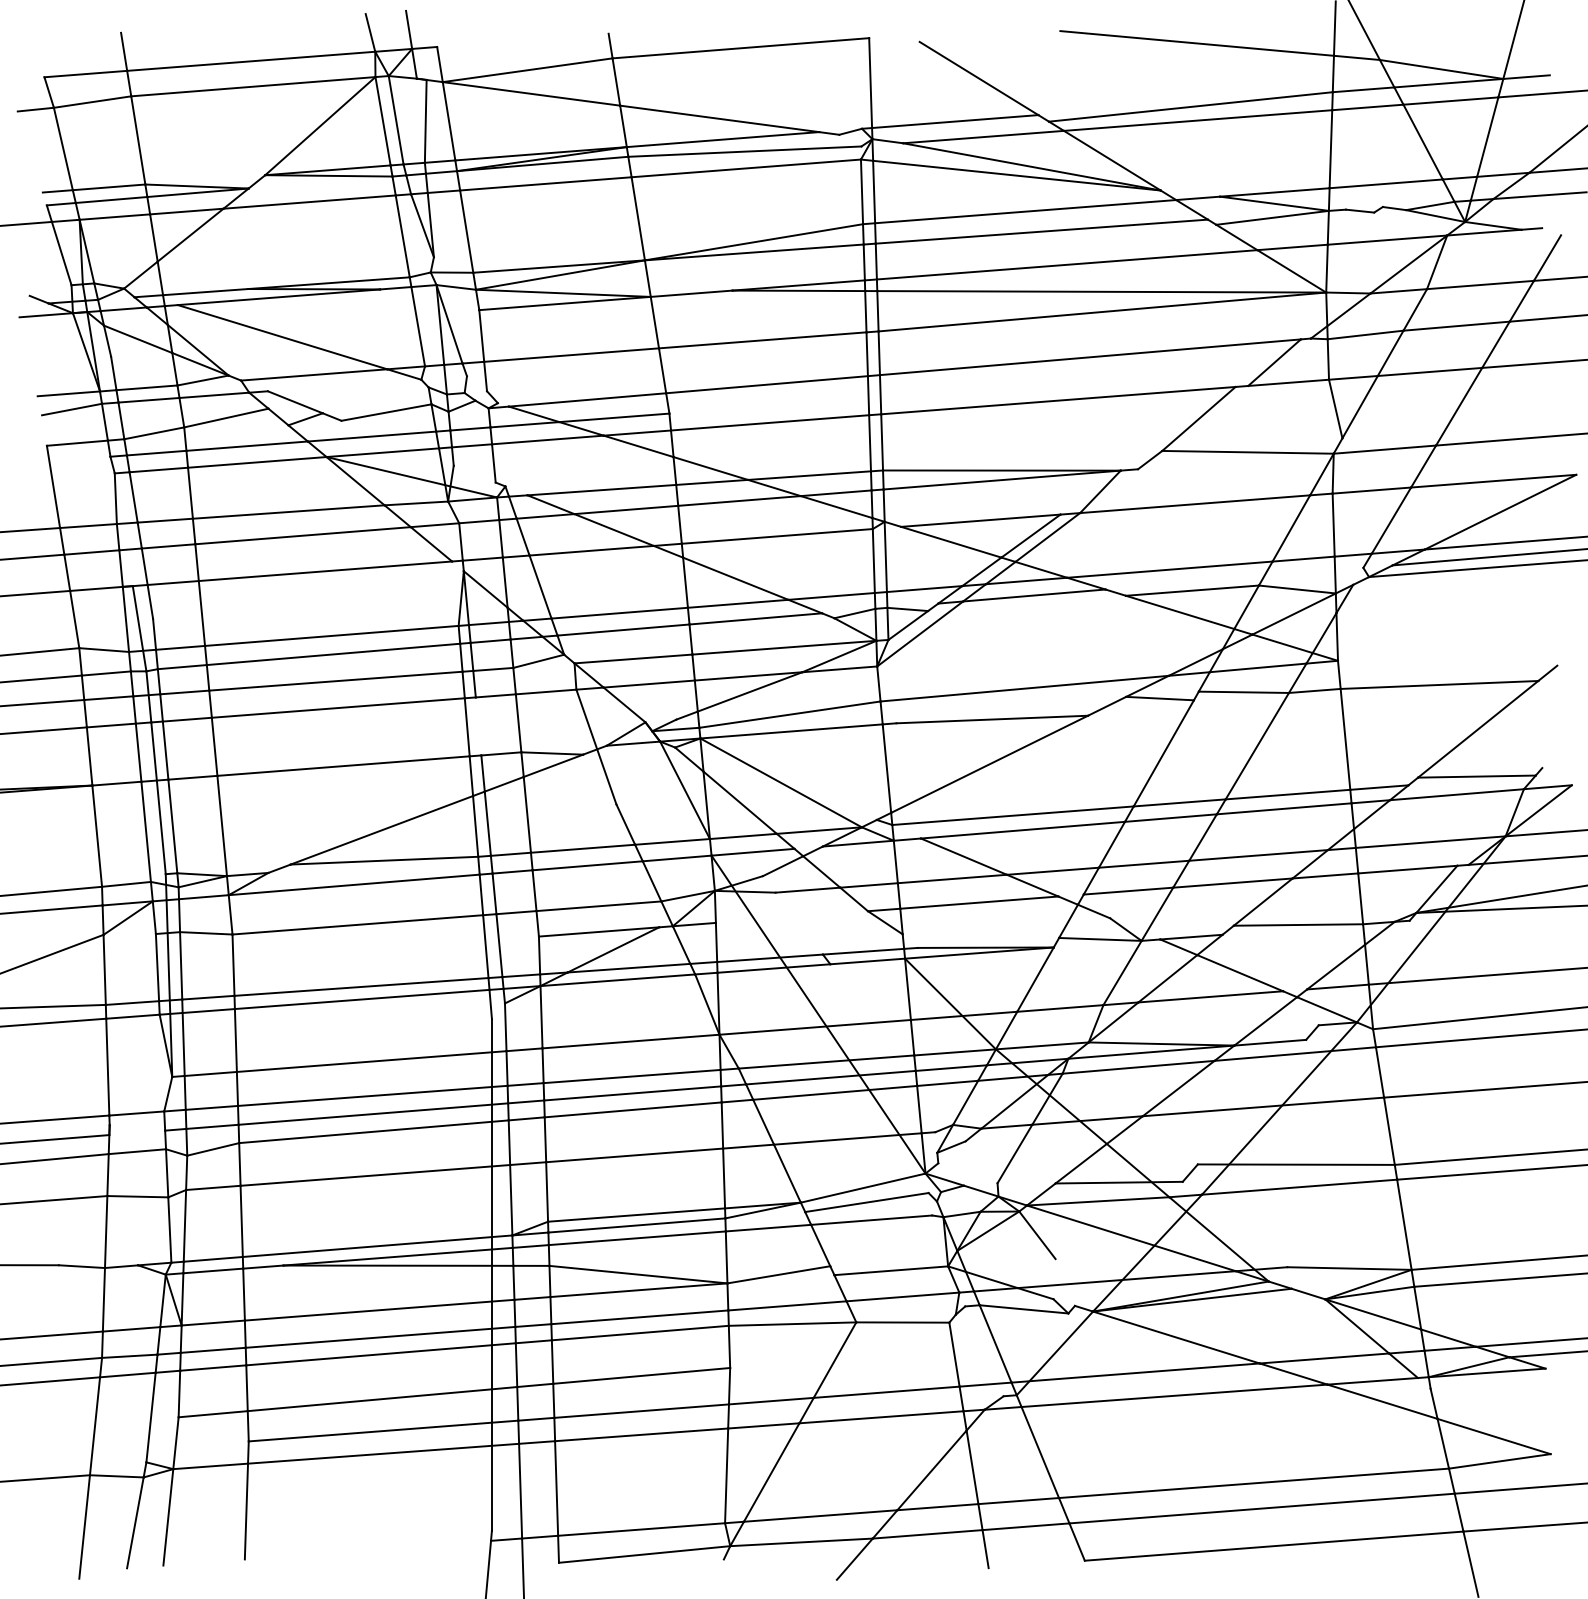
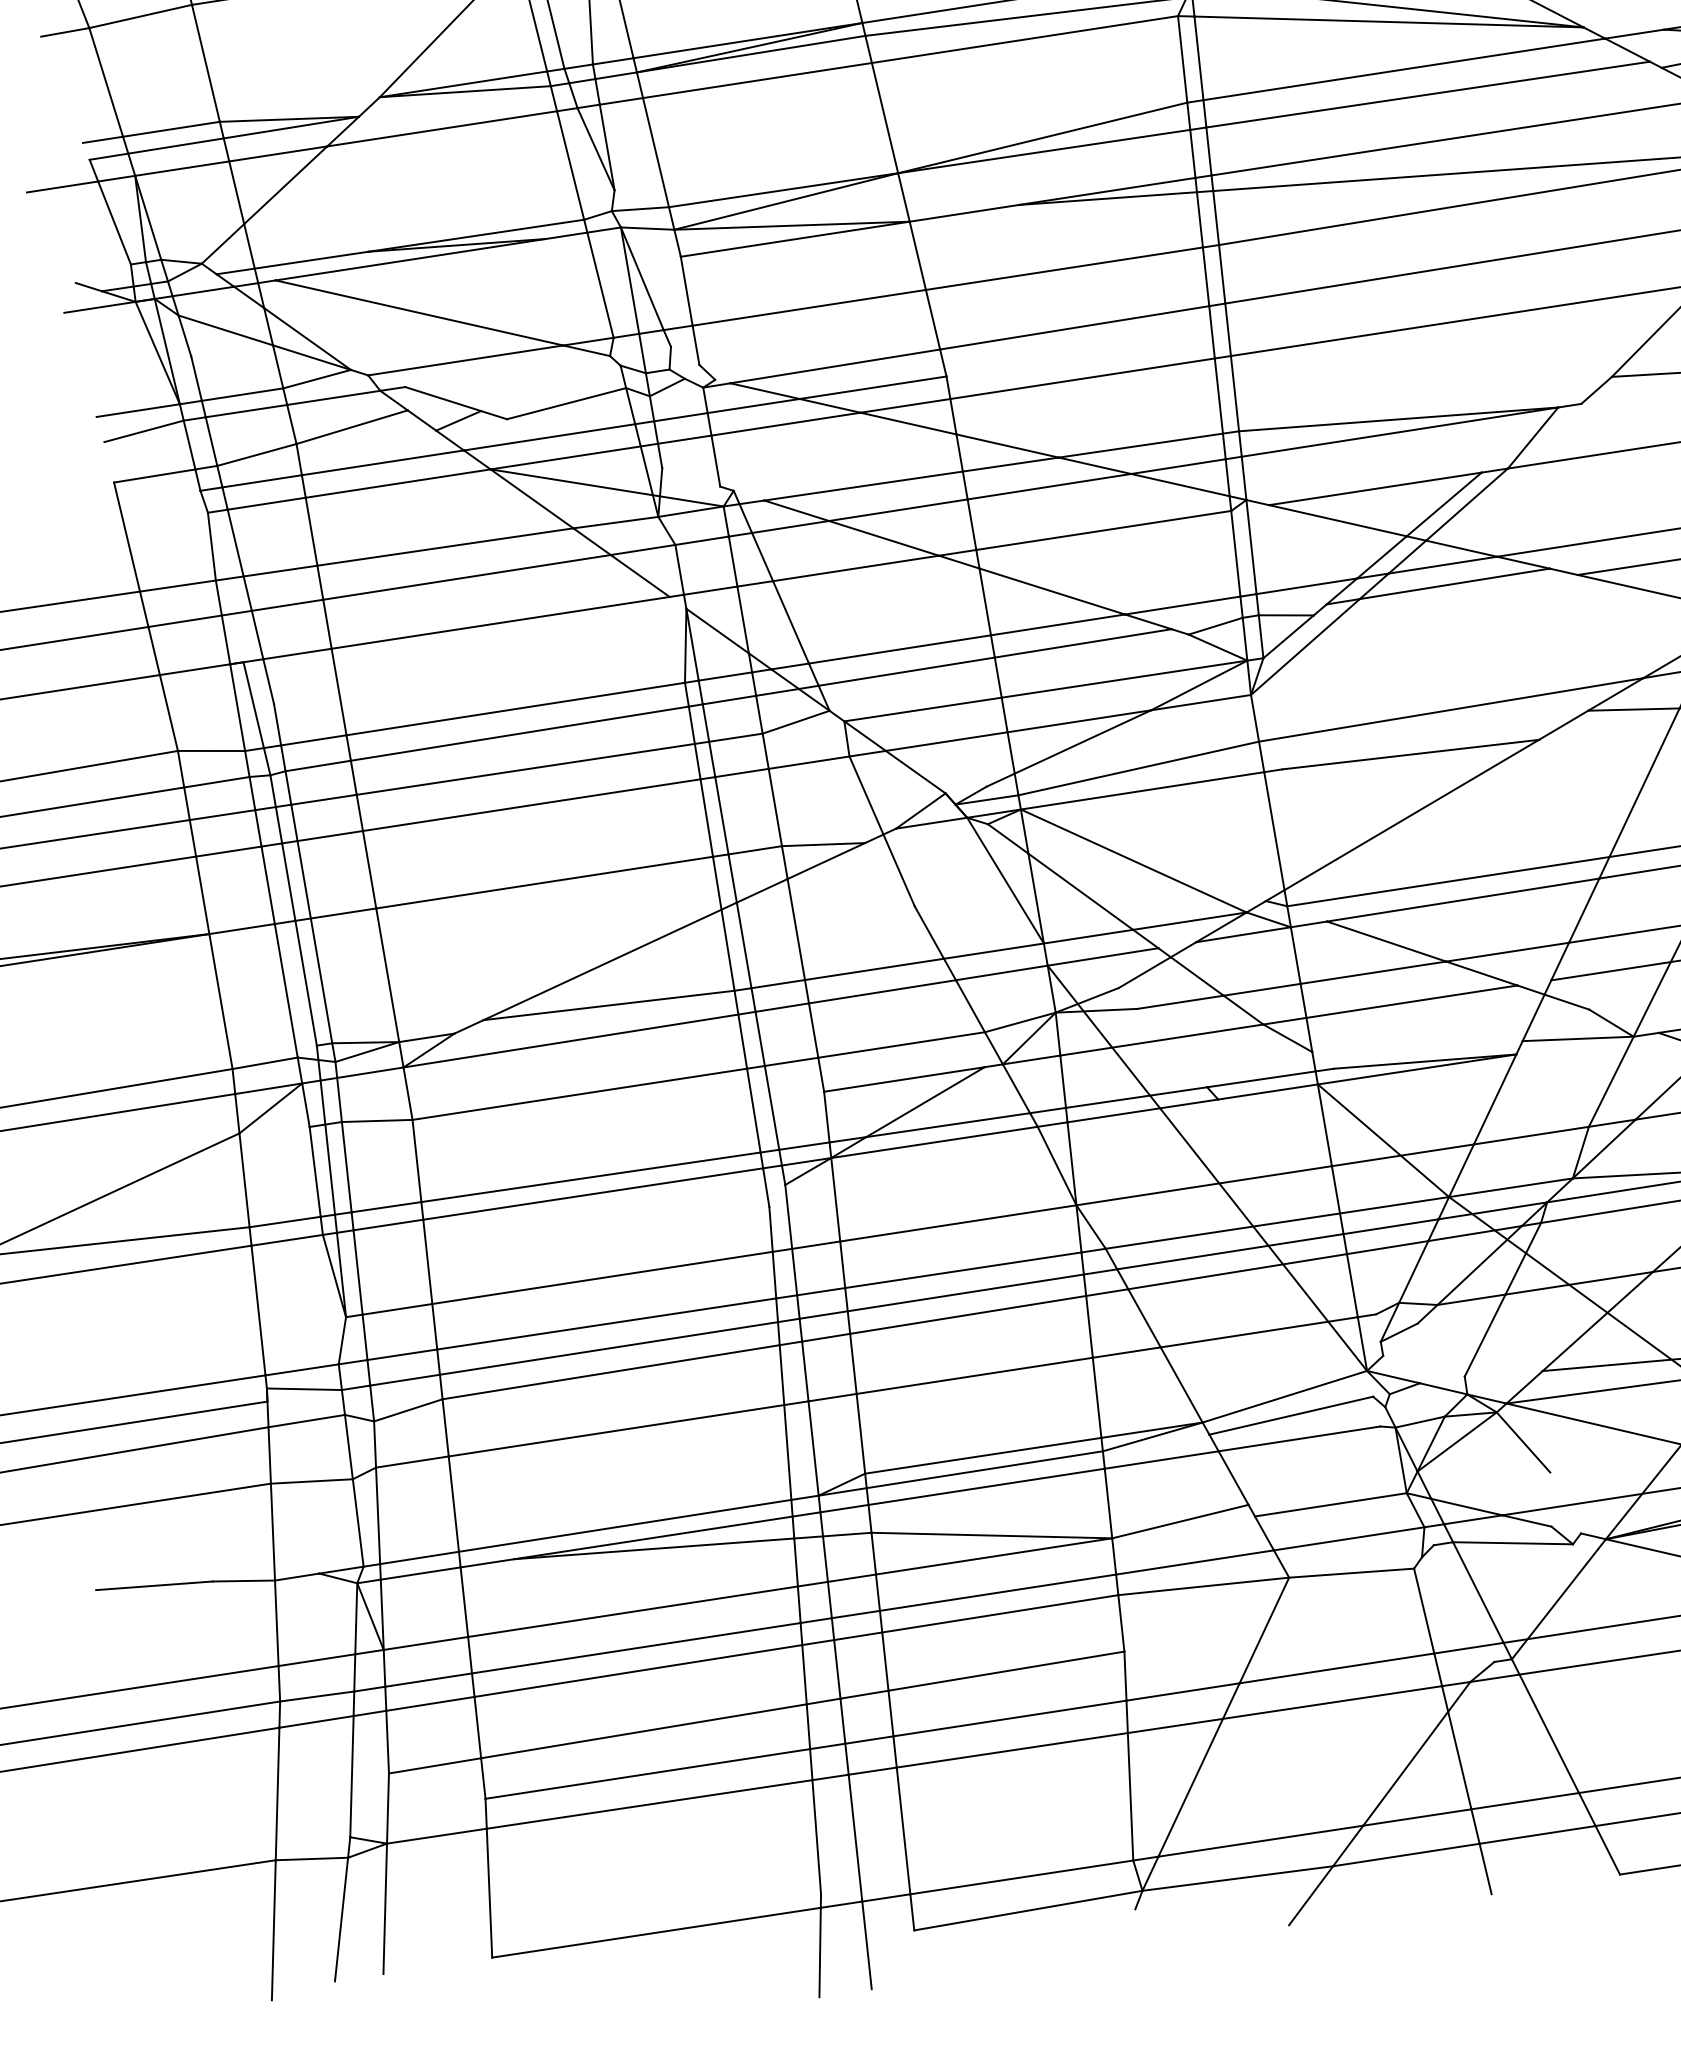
line: (478, 726) -> (721, 815), added
line: (791, 916) -> (1161, 1039), added
line: (137, 1127) -> (304, 1388), added
line: (367, 1549) -> (655, 1931), added

